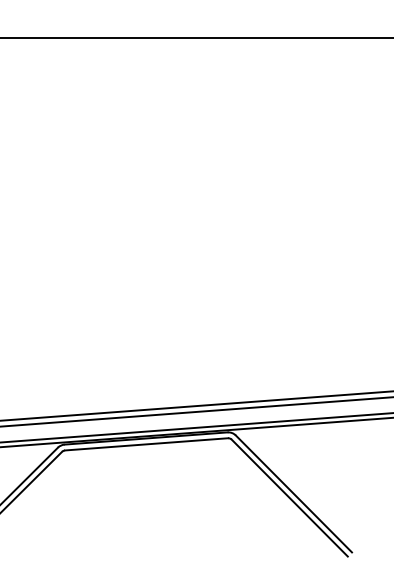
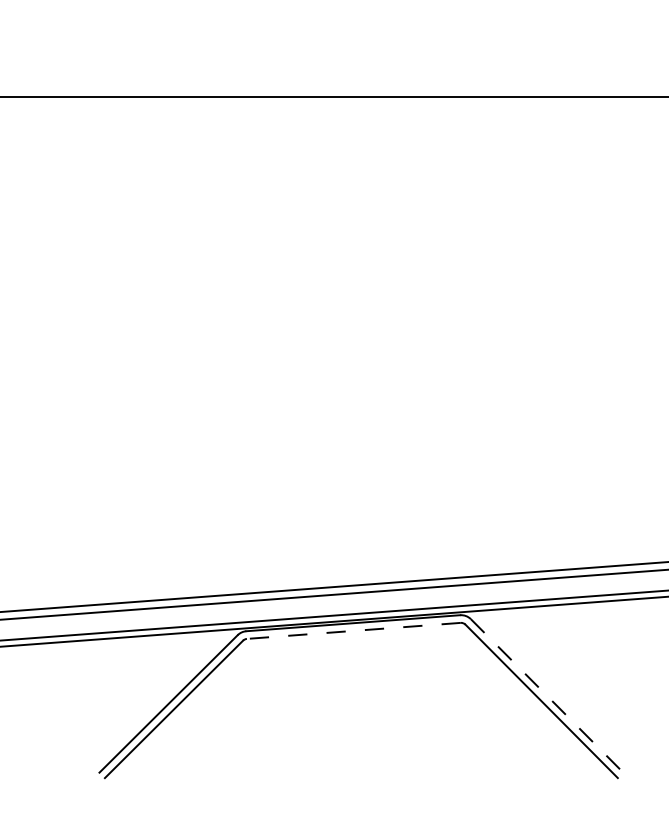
line: (146, 444) -> (353, 630), solid -> dashed
line: (294, 494) -> (547, 696), solid -> dashed

